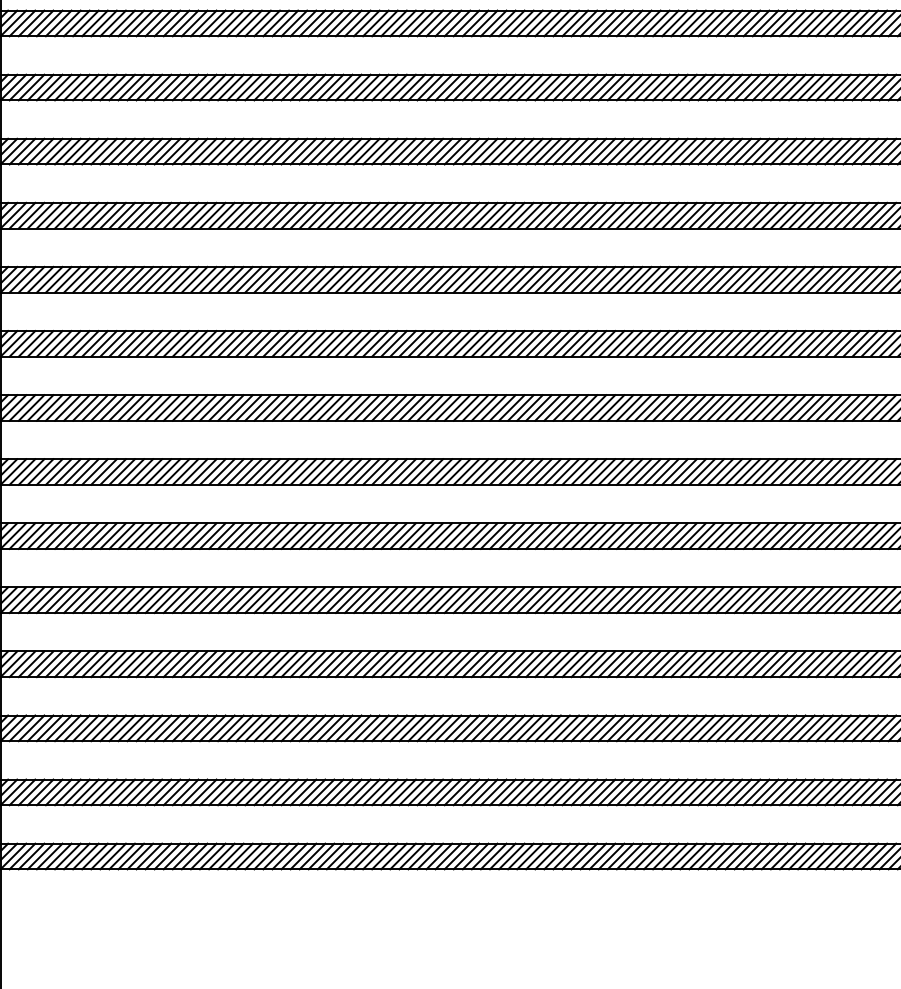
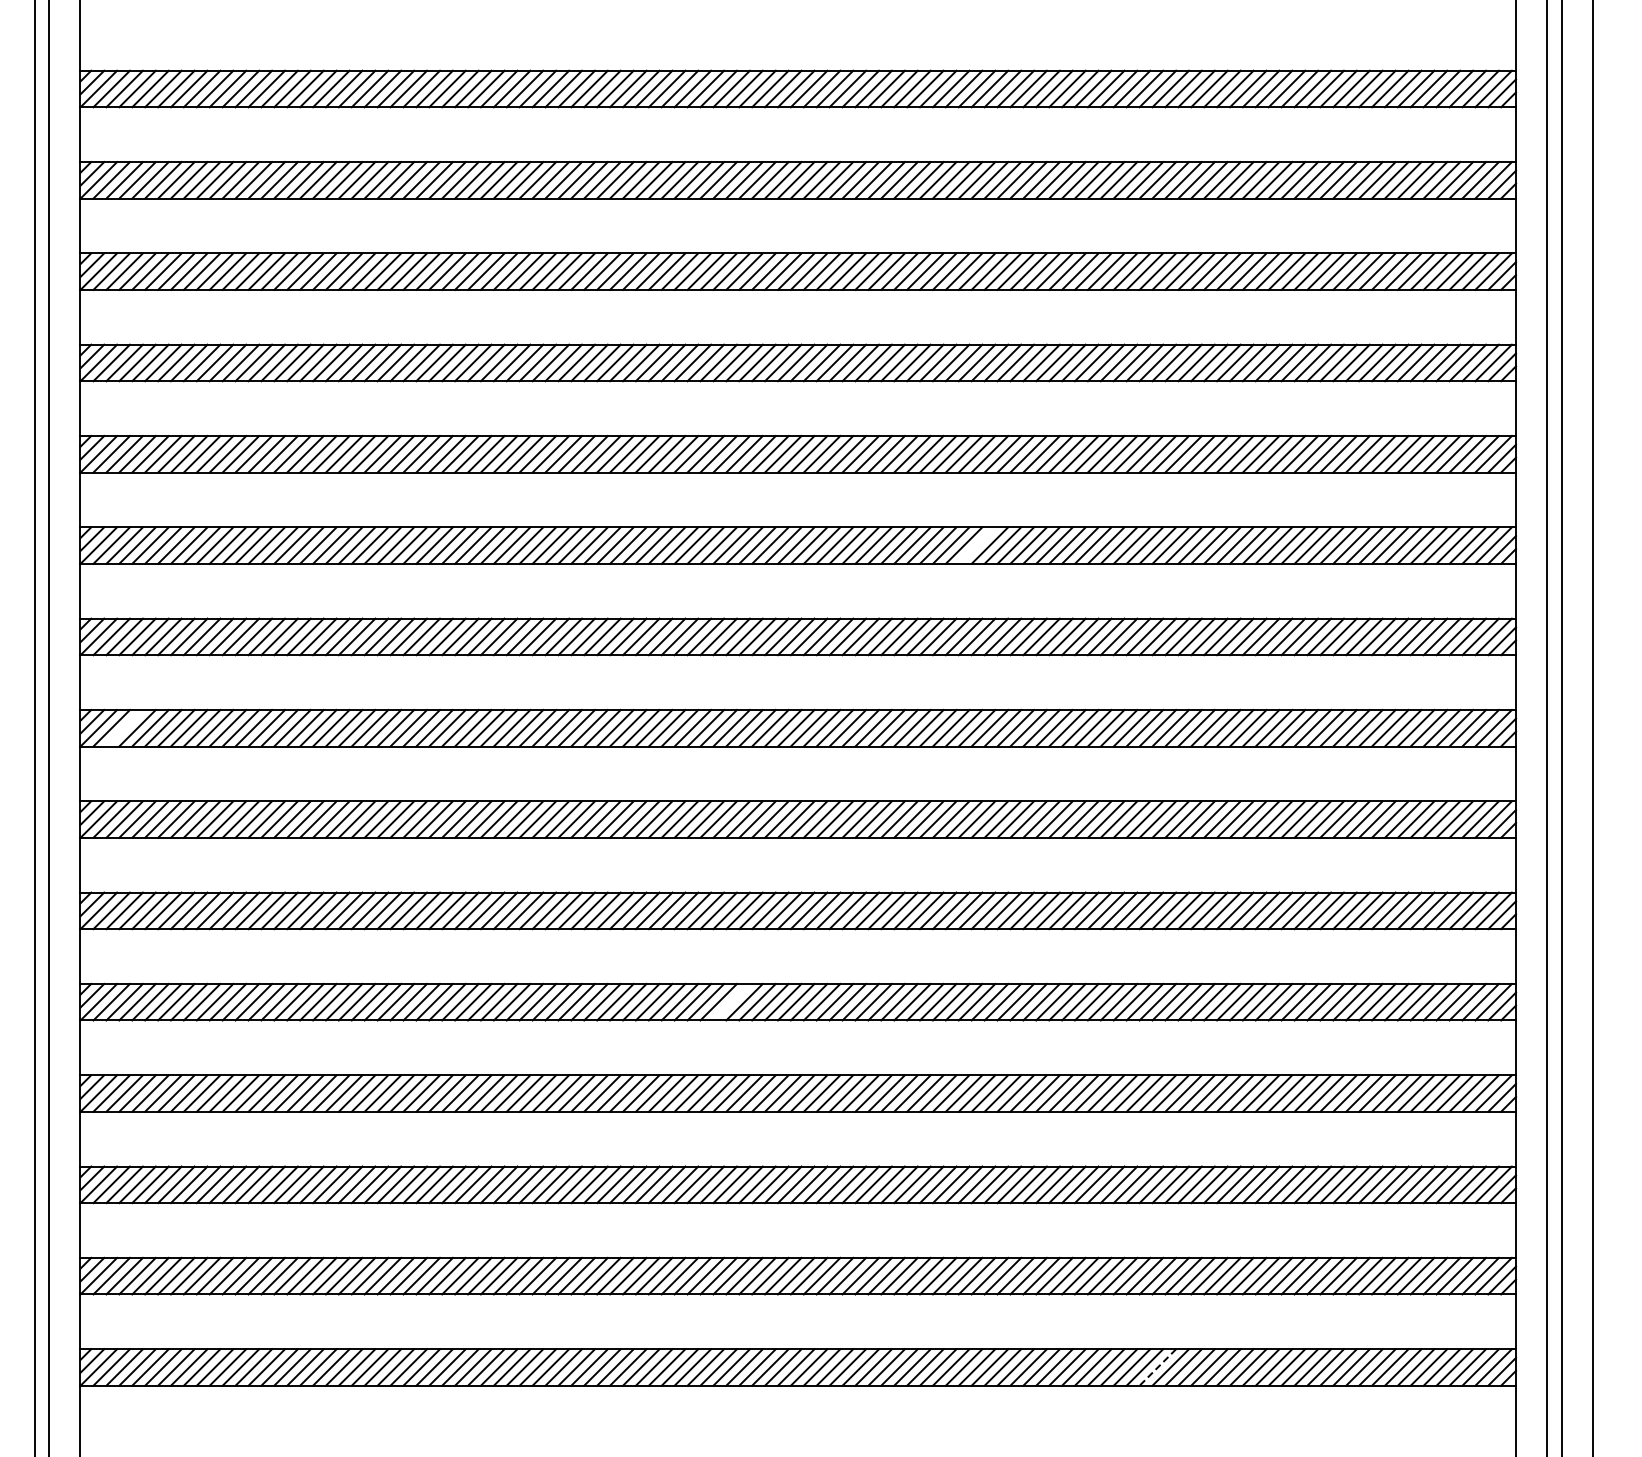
line: (629, 279) -> (976, 545), removed
line: (31, 407) -> (124, 727), removed
line: (457, 599) -> (731, 1001), removed
line: (756, 856) -> (1157, 1367), solid -> dashed

